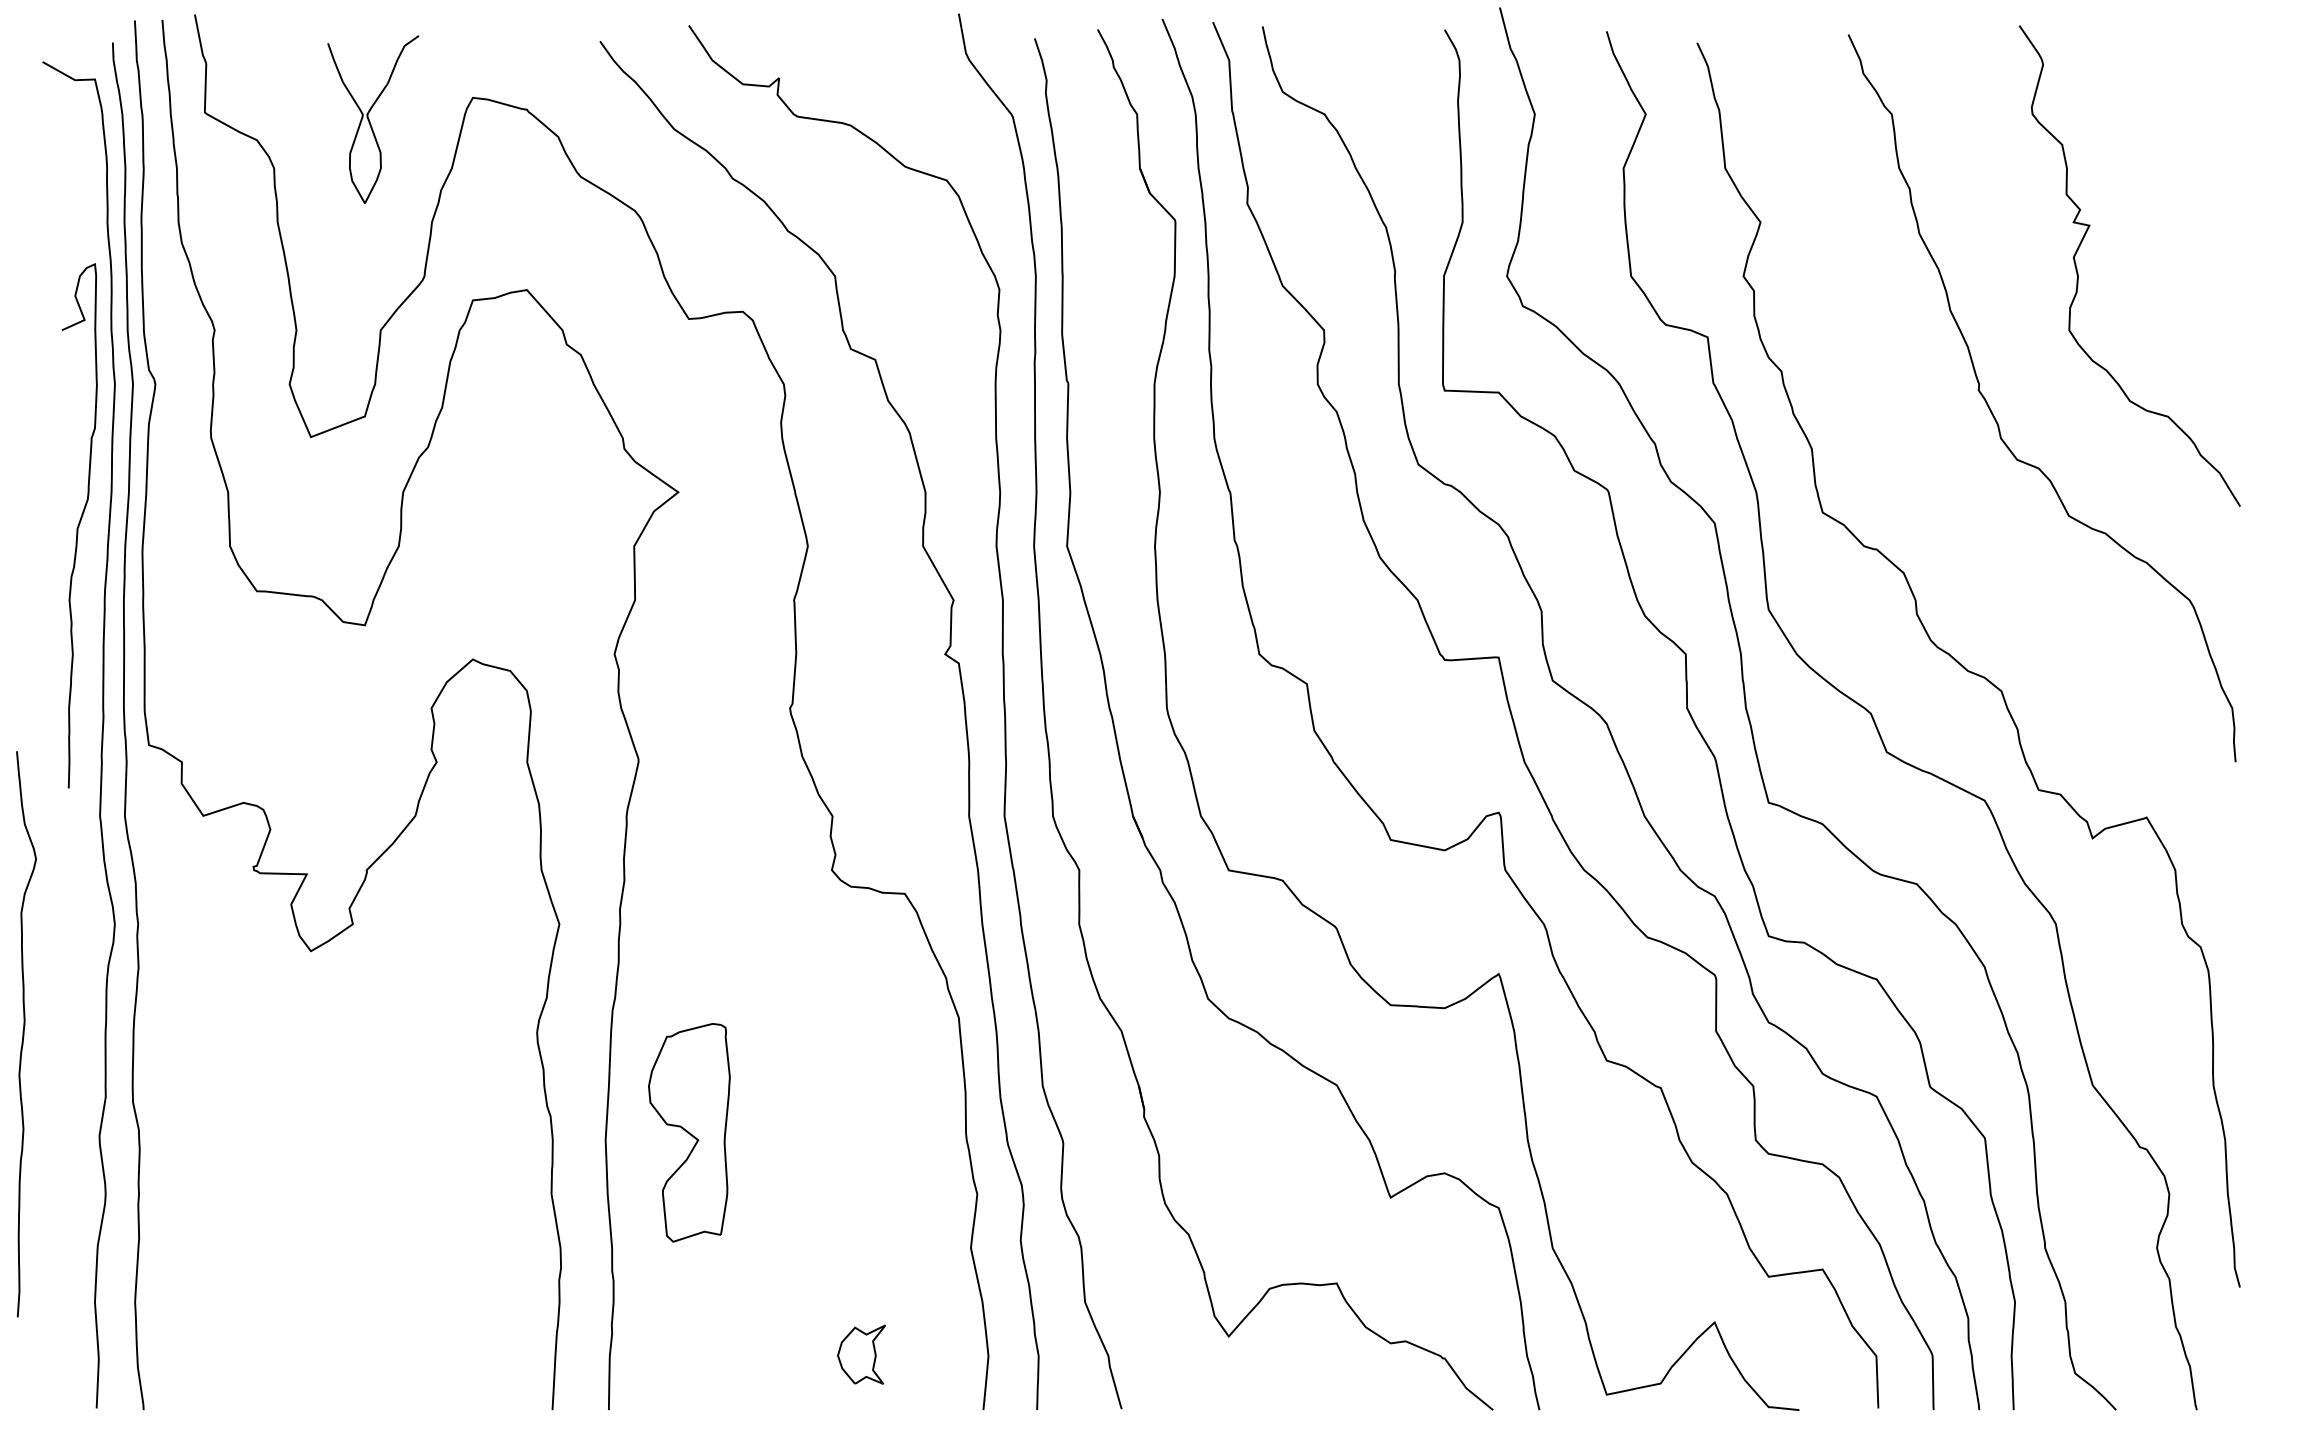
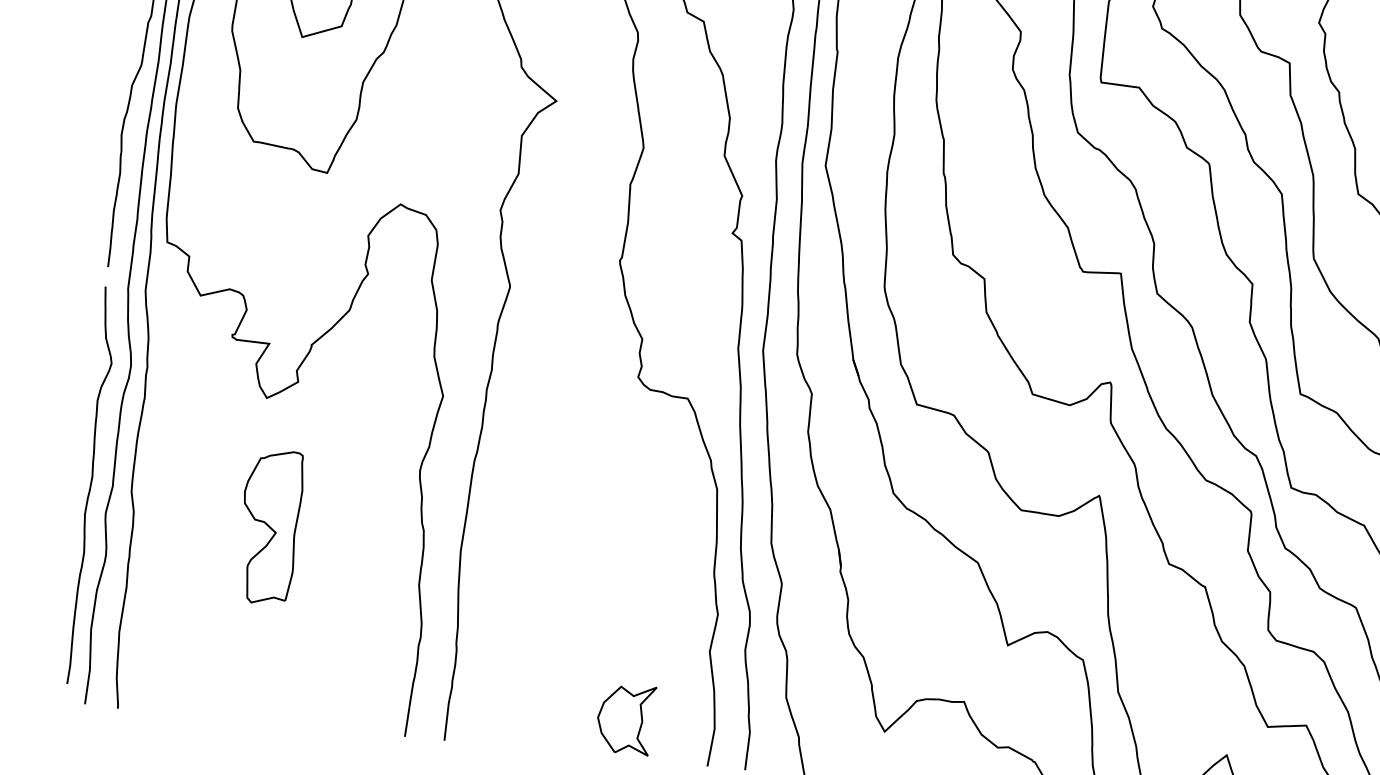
curve: (24, 1034) -> (91, 485), moved
part: (689, 1132) -> (270, 526), moved
part: (861, 1354) -> (625, 719), size x1.67

